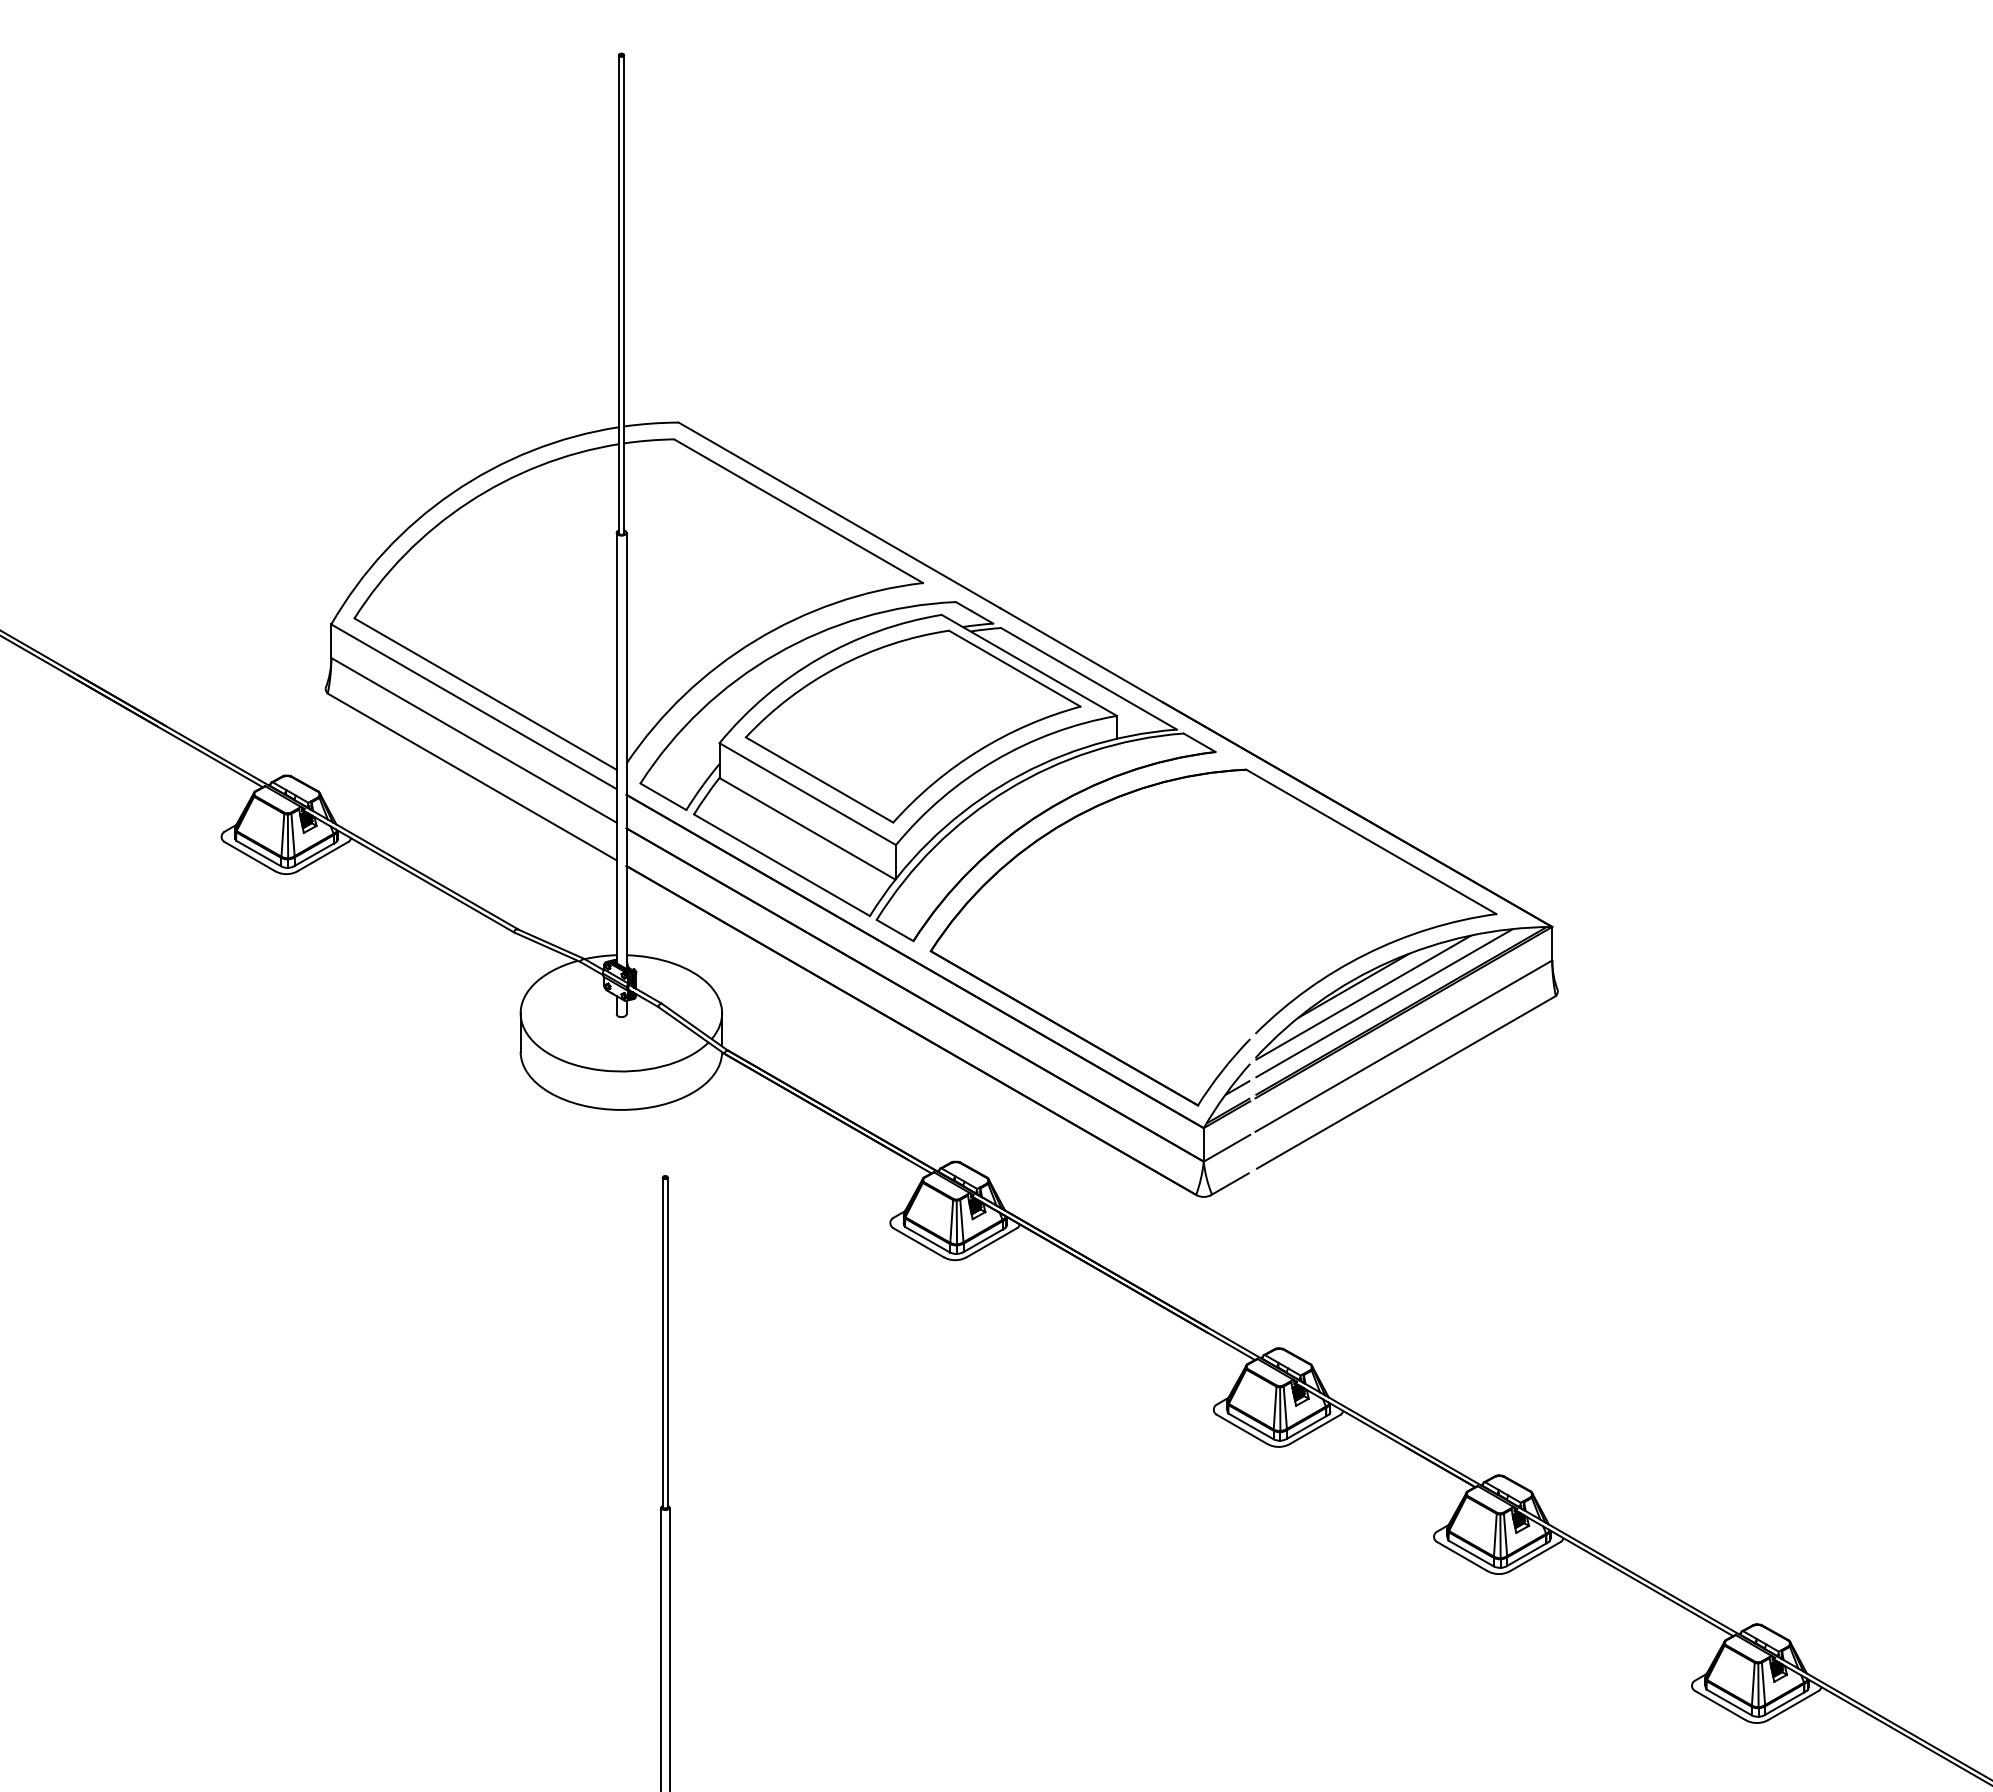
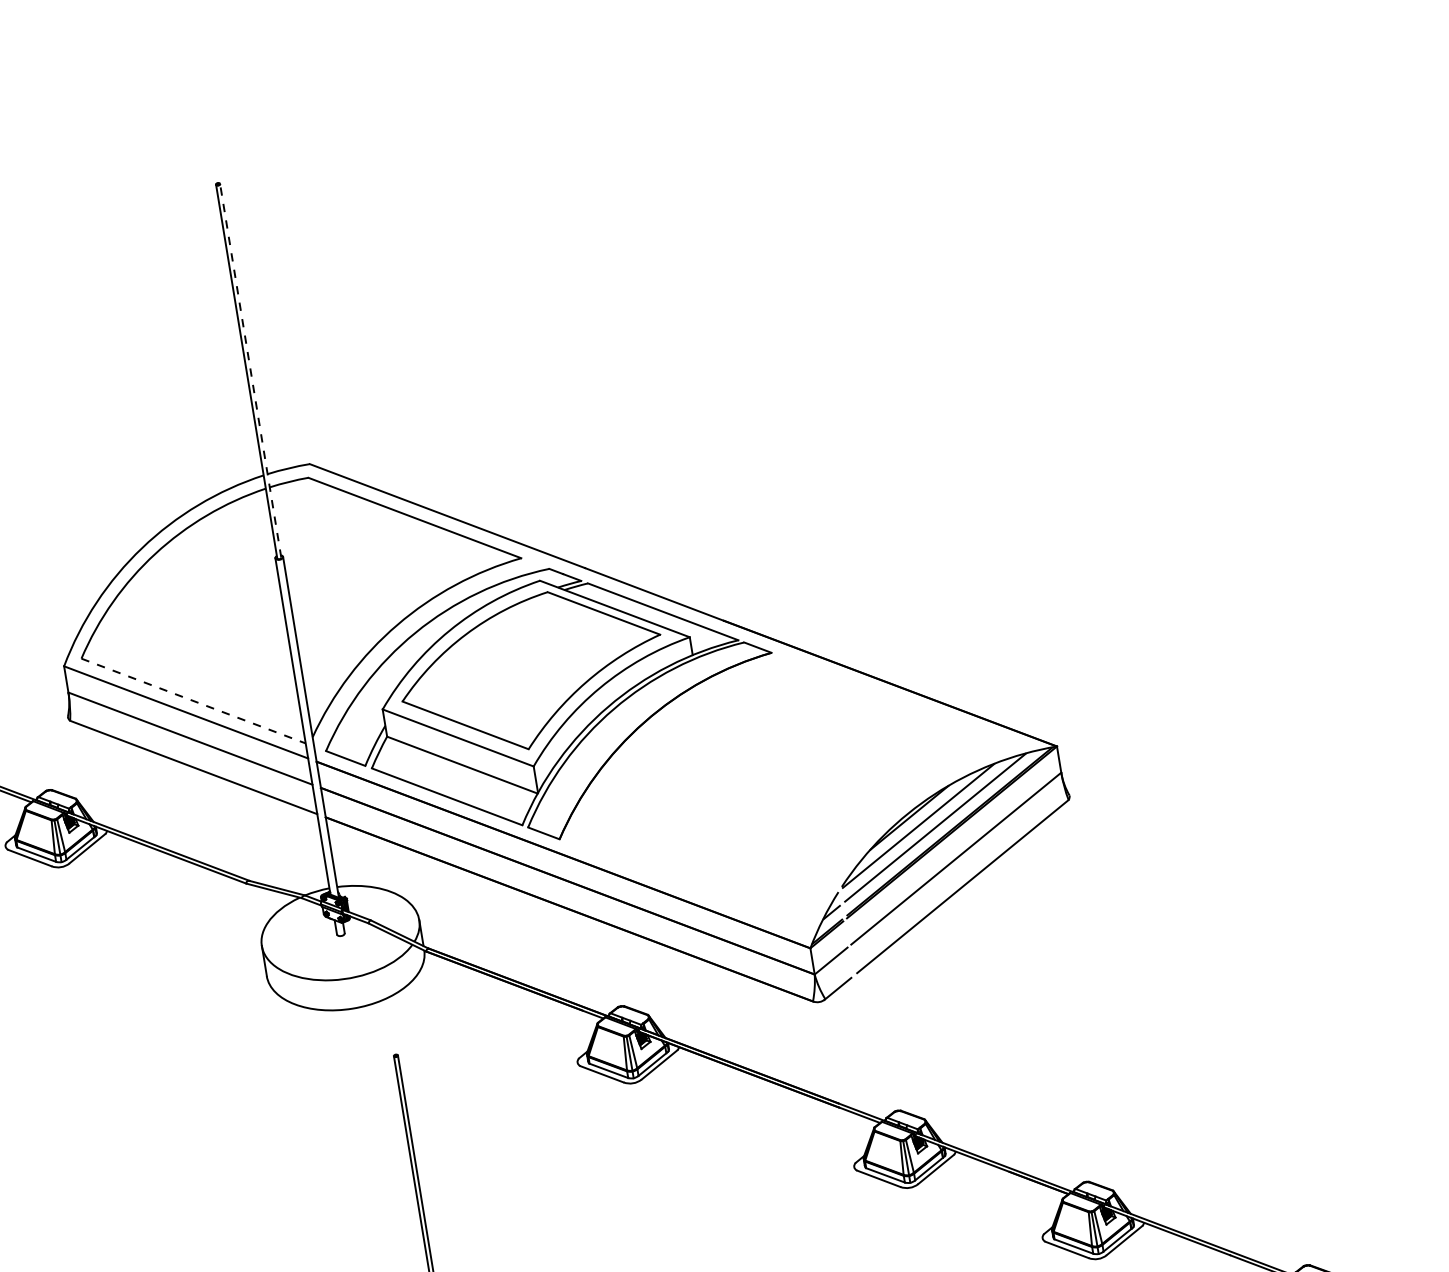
line: (624, 293) -> (250, 370), solid -> dashed
line: (486, 694) -> (194, 701), solid -> dashed
part: (1276, 1012) -> (852, 848), removed

